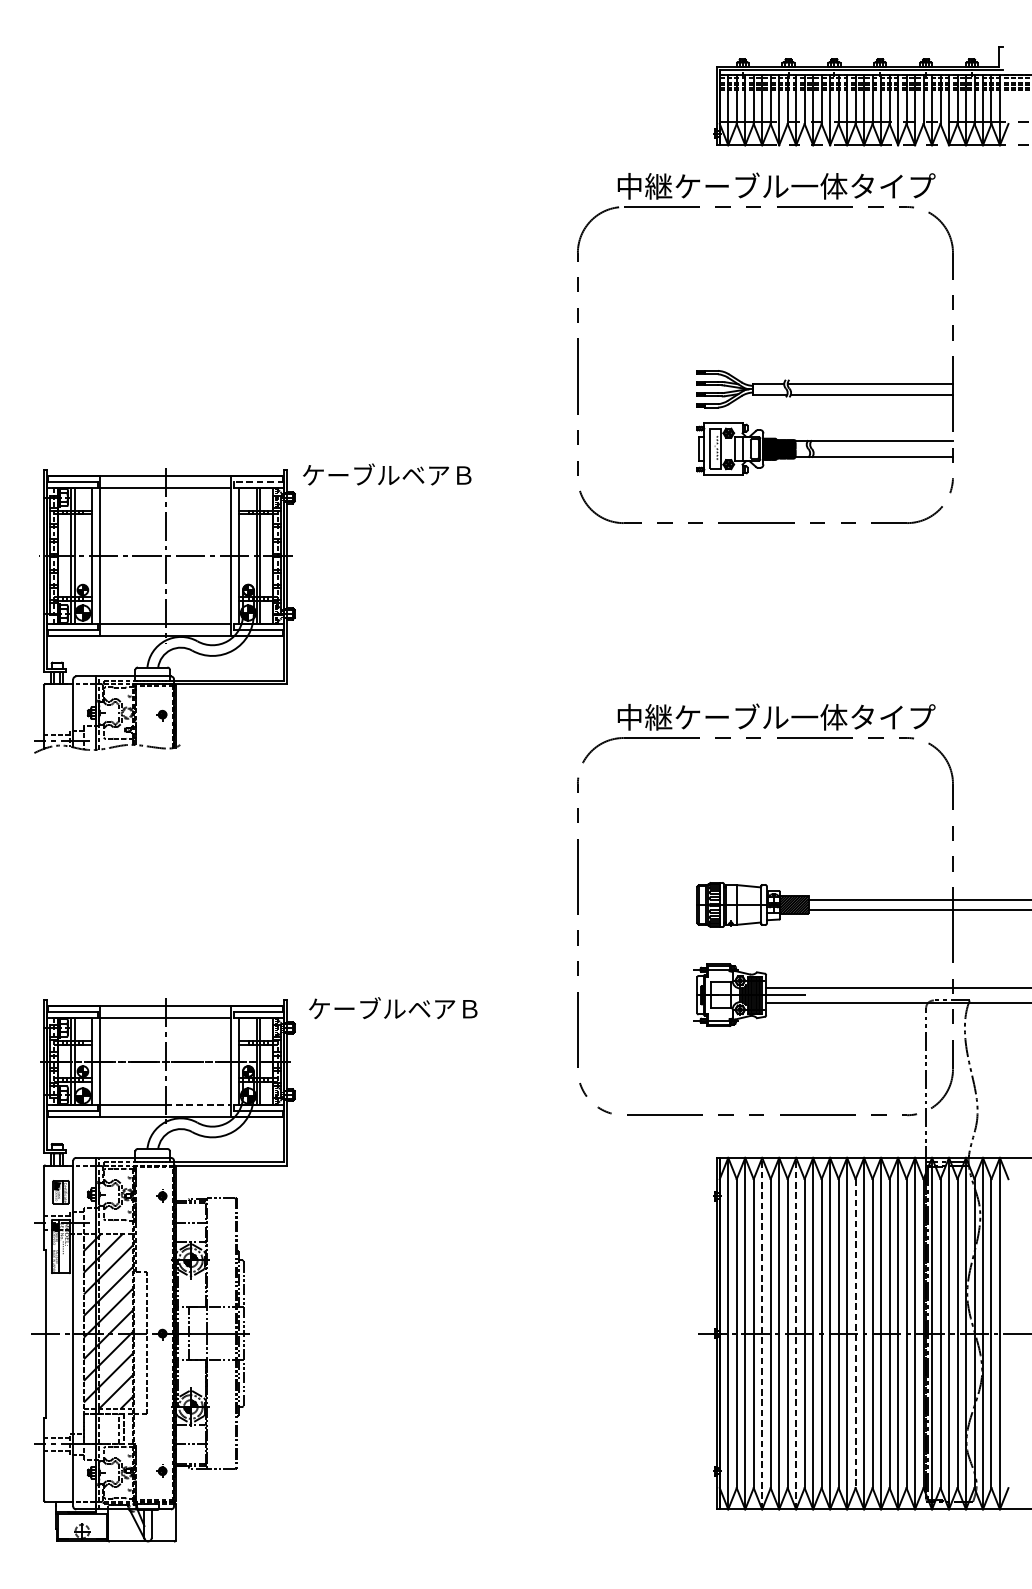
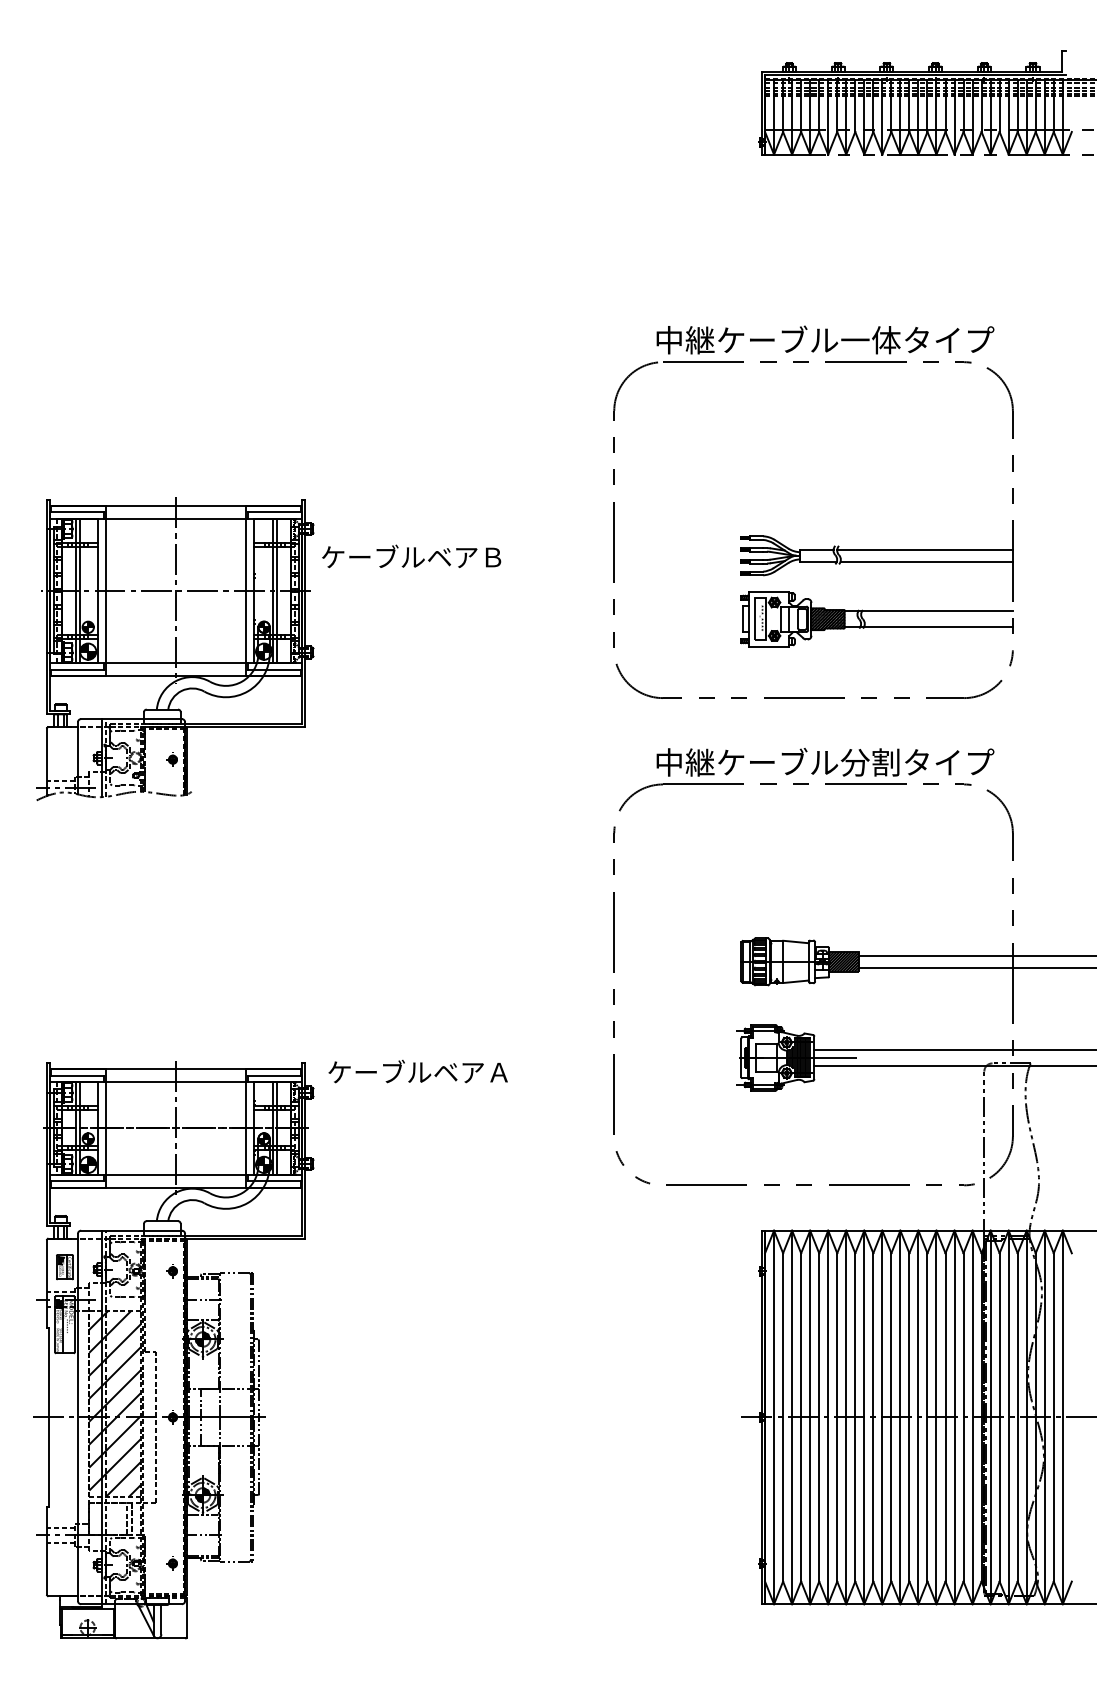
part: (765, 383) -> (813, 549), moved
text: (387, 474) -> (411, 556), moved
line: (259, 482) -> (275, 512), dashed -> solid
text: (819, 717) -> (870, 762), 中継ケーブル一体タイプ -> 中継ケーブル分割タイプ
text: (468, 1009) -> (498, 1072), ケーブルベアＢ -> ケーブルベアＡ
line: (198, 1105) -> (211, 1174), dashed -> solid
line: (762, 1333) -> (810, 1417), dashed -> solid
line: (796, 1333) -> (846, 1417), dashed -> solid
line: (855, 1333) -> (909, 1417), dashed -> solid

